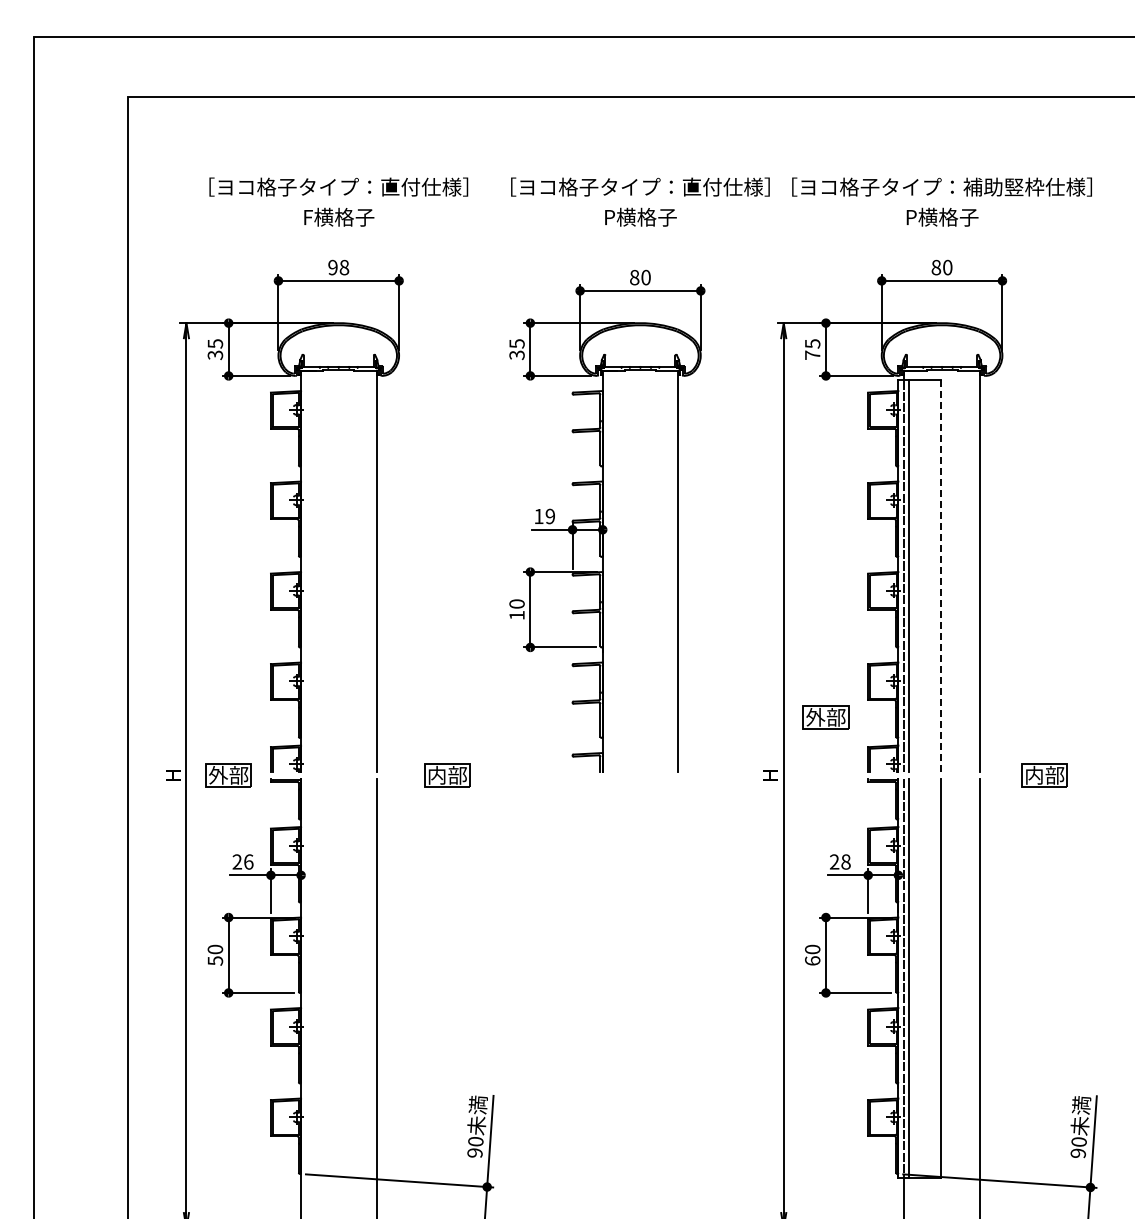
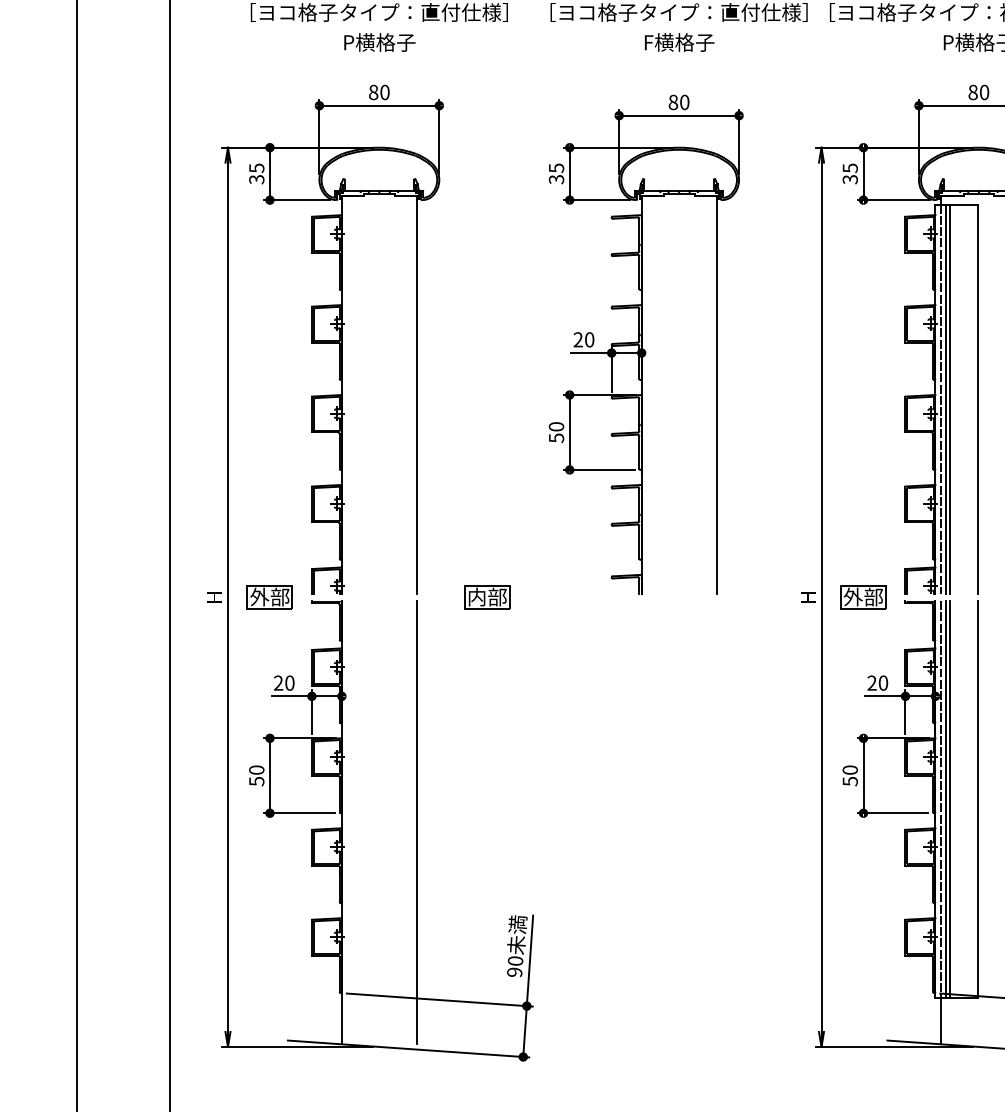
text: (339, 216) -> (380, 41), F横格子 -> P横格子
text: (640, 216) -> (679, 41), P横格子 -> F横格子
text: (338, 267) -> (379, 92), 98 -> 80
text: (812, 355) -> (850, 179), 75 -> 35
text: (544, 516) -> (583, 339), 19 -> 20
line: (913, 575) -> (950, 398), added
line: (941, 576) -> (978, 399), dashed -> solid
text: (516, 615) -> (555, 438), 10 -> 50
part: (825, 717) -> (863, 597), moved
text: (248, 861) -> (289, 682), 26 -> 20
text: (845, 861) -> (882, 682), 28 -> 20
text: (812, 960) -> (850, 781), 60 -> 50
line: (913, 978) -> (950, 798), added

